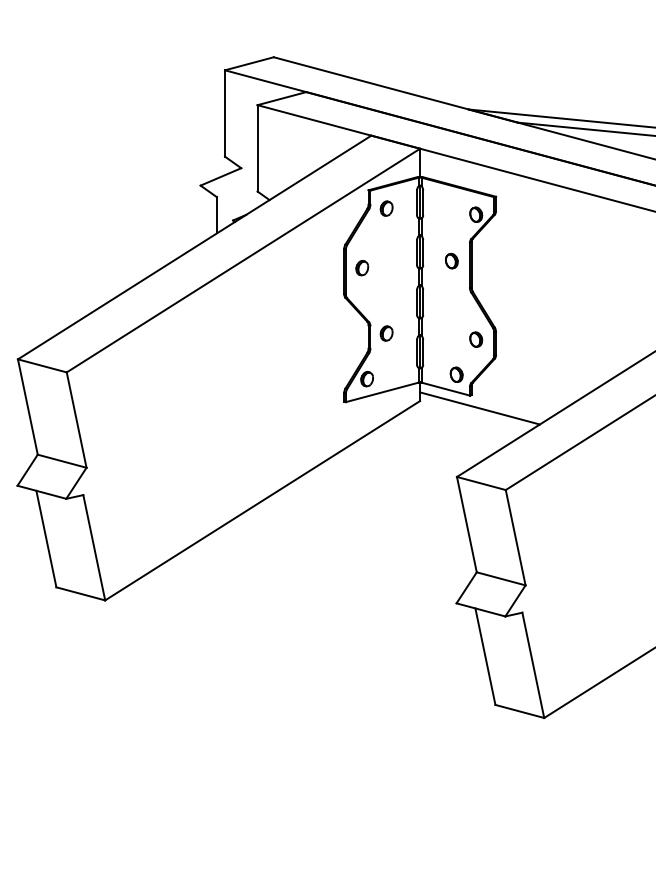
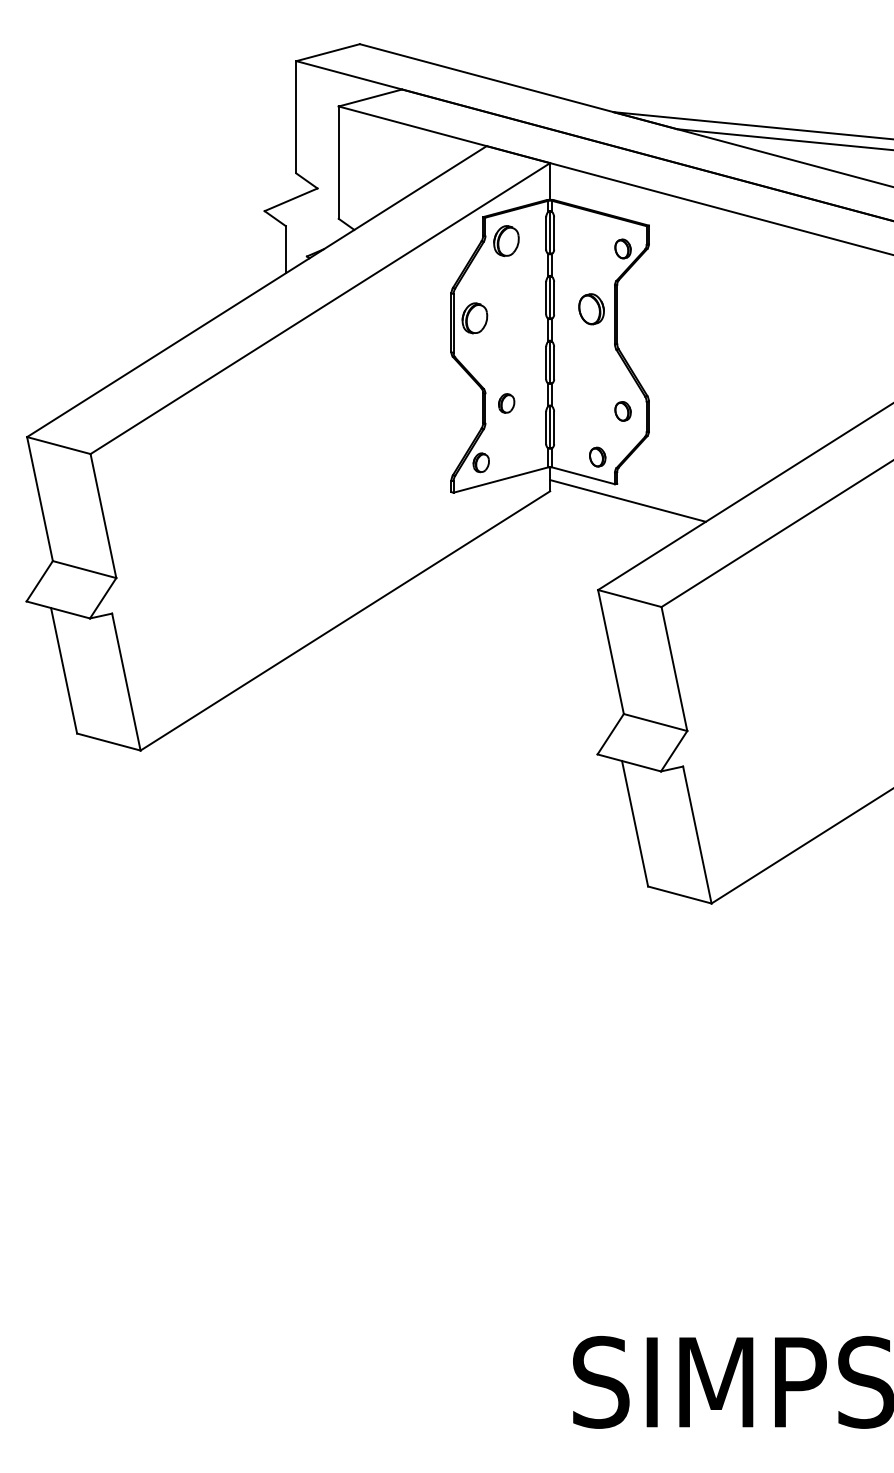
part: (386, 208) -> (506, 240), size x1.6
part: (451, 261) -> (590, 309), size x1.6
part: (361, 268) -> (474, 318), size x1.6

